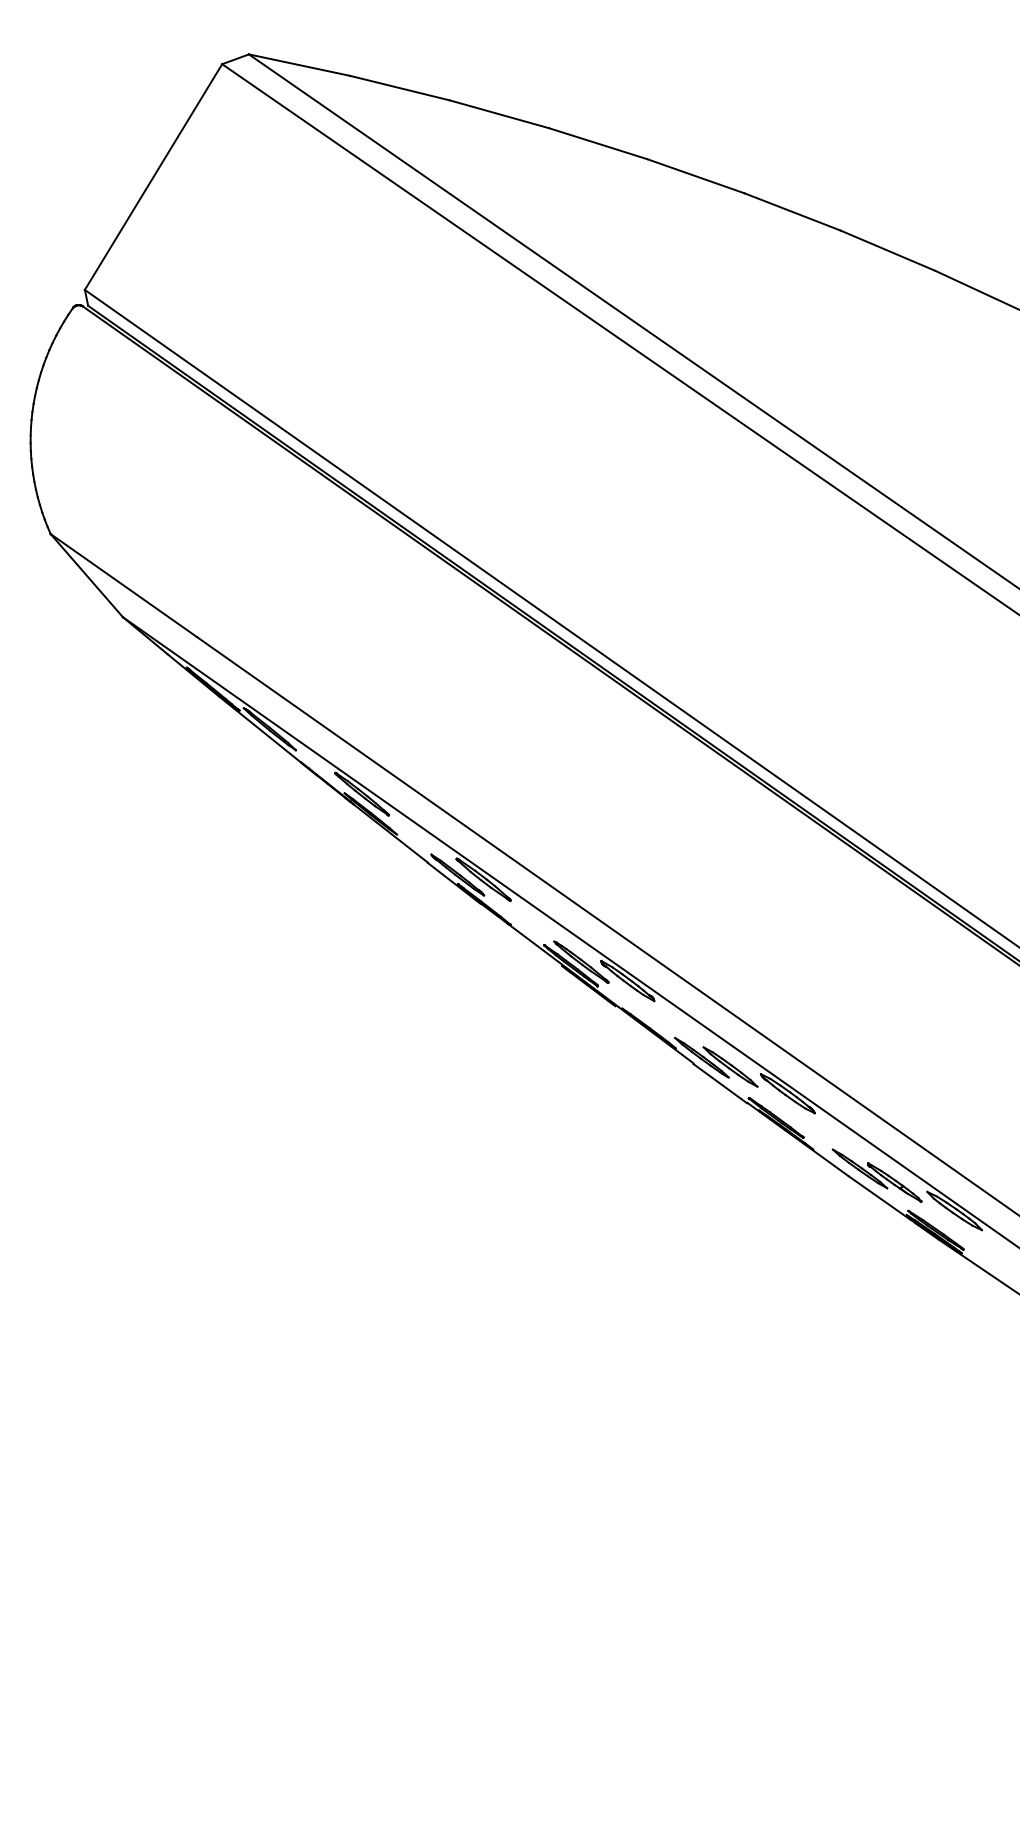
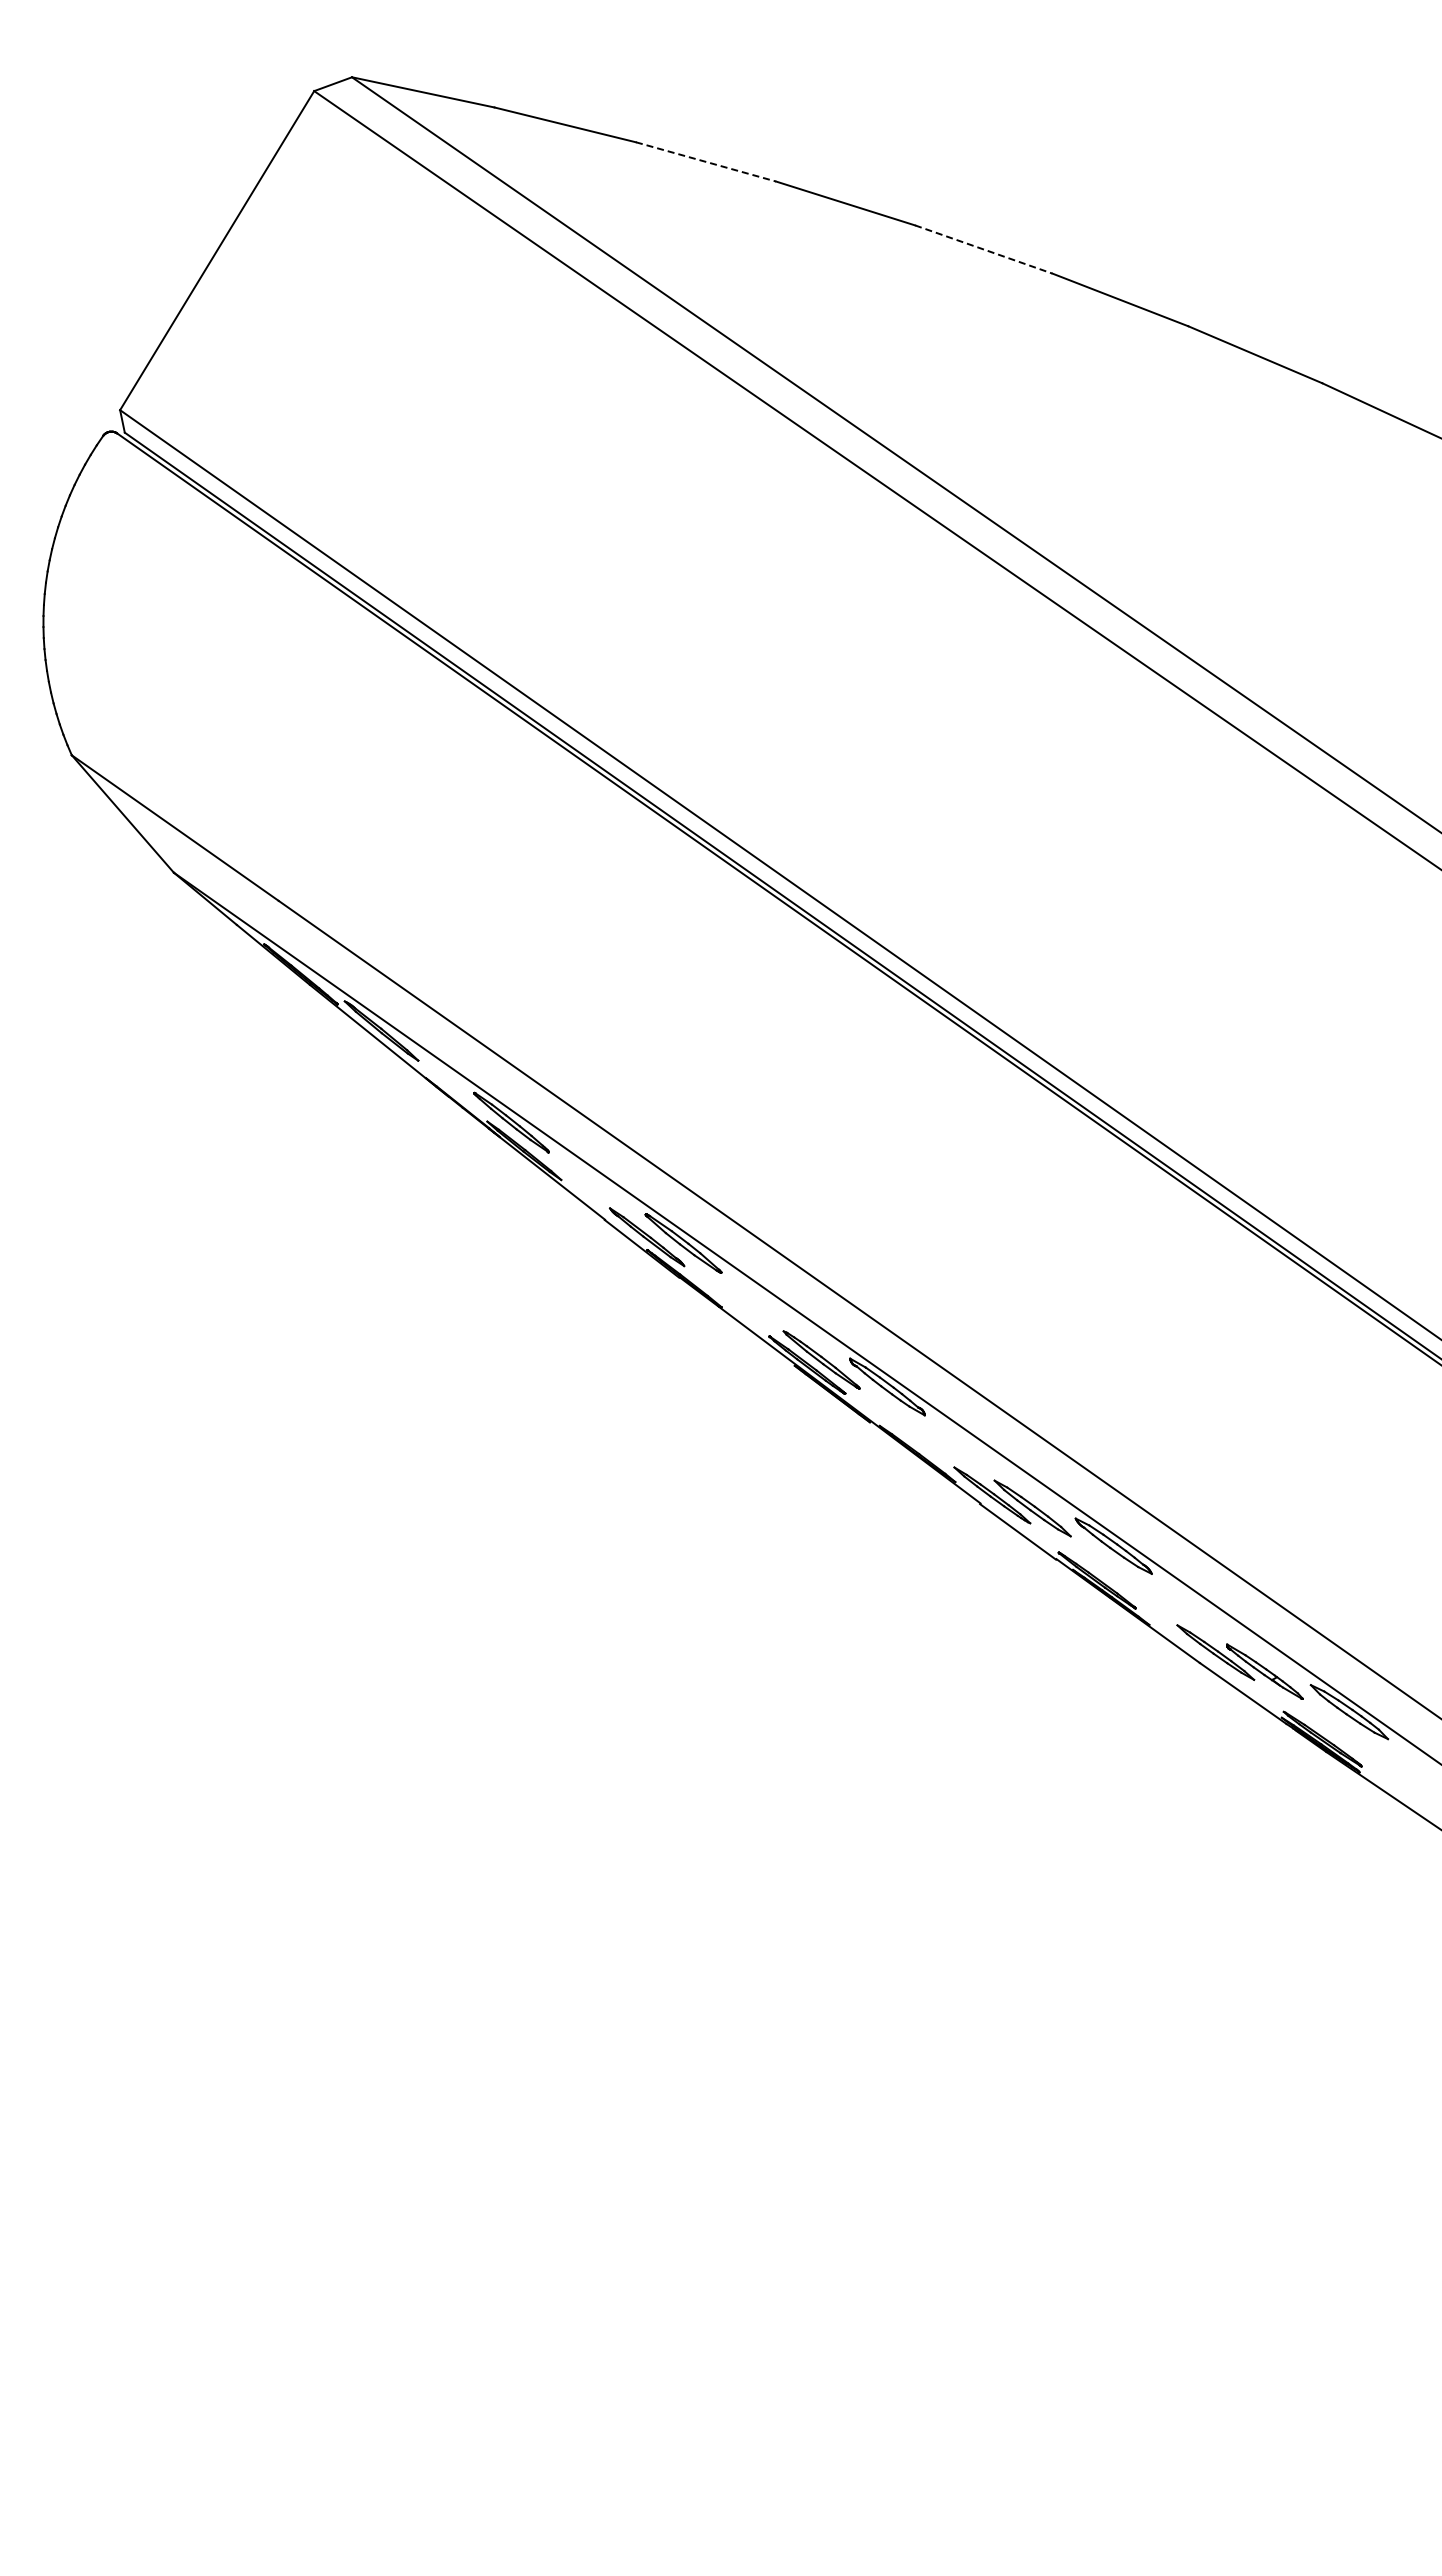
line: (499, 114) -> (706, 161), solid -> dashed
line: (695, 176) -> (983, 249), solid -> dashed

